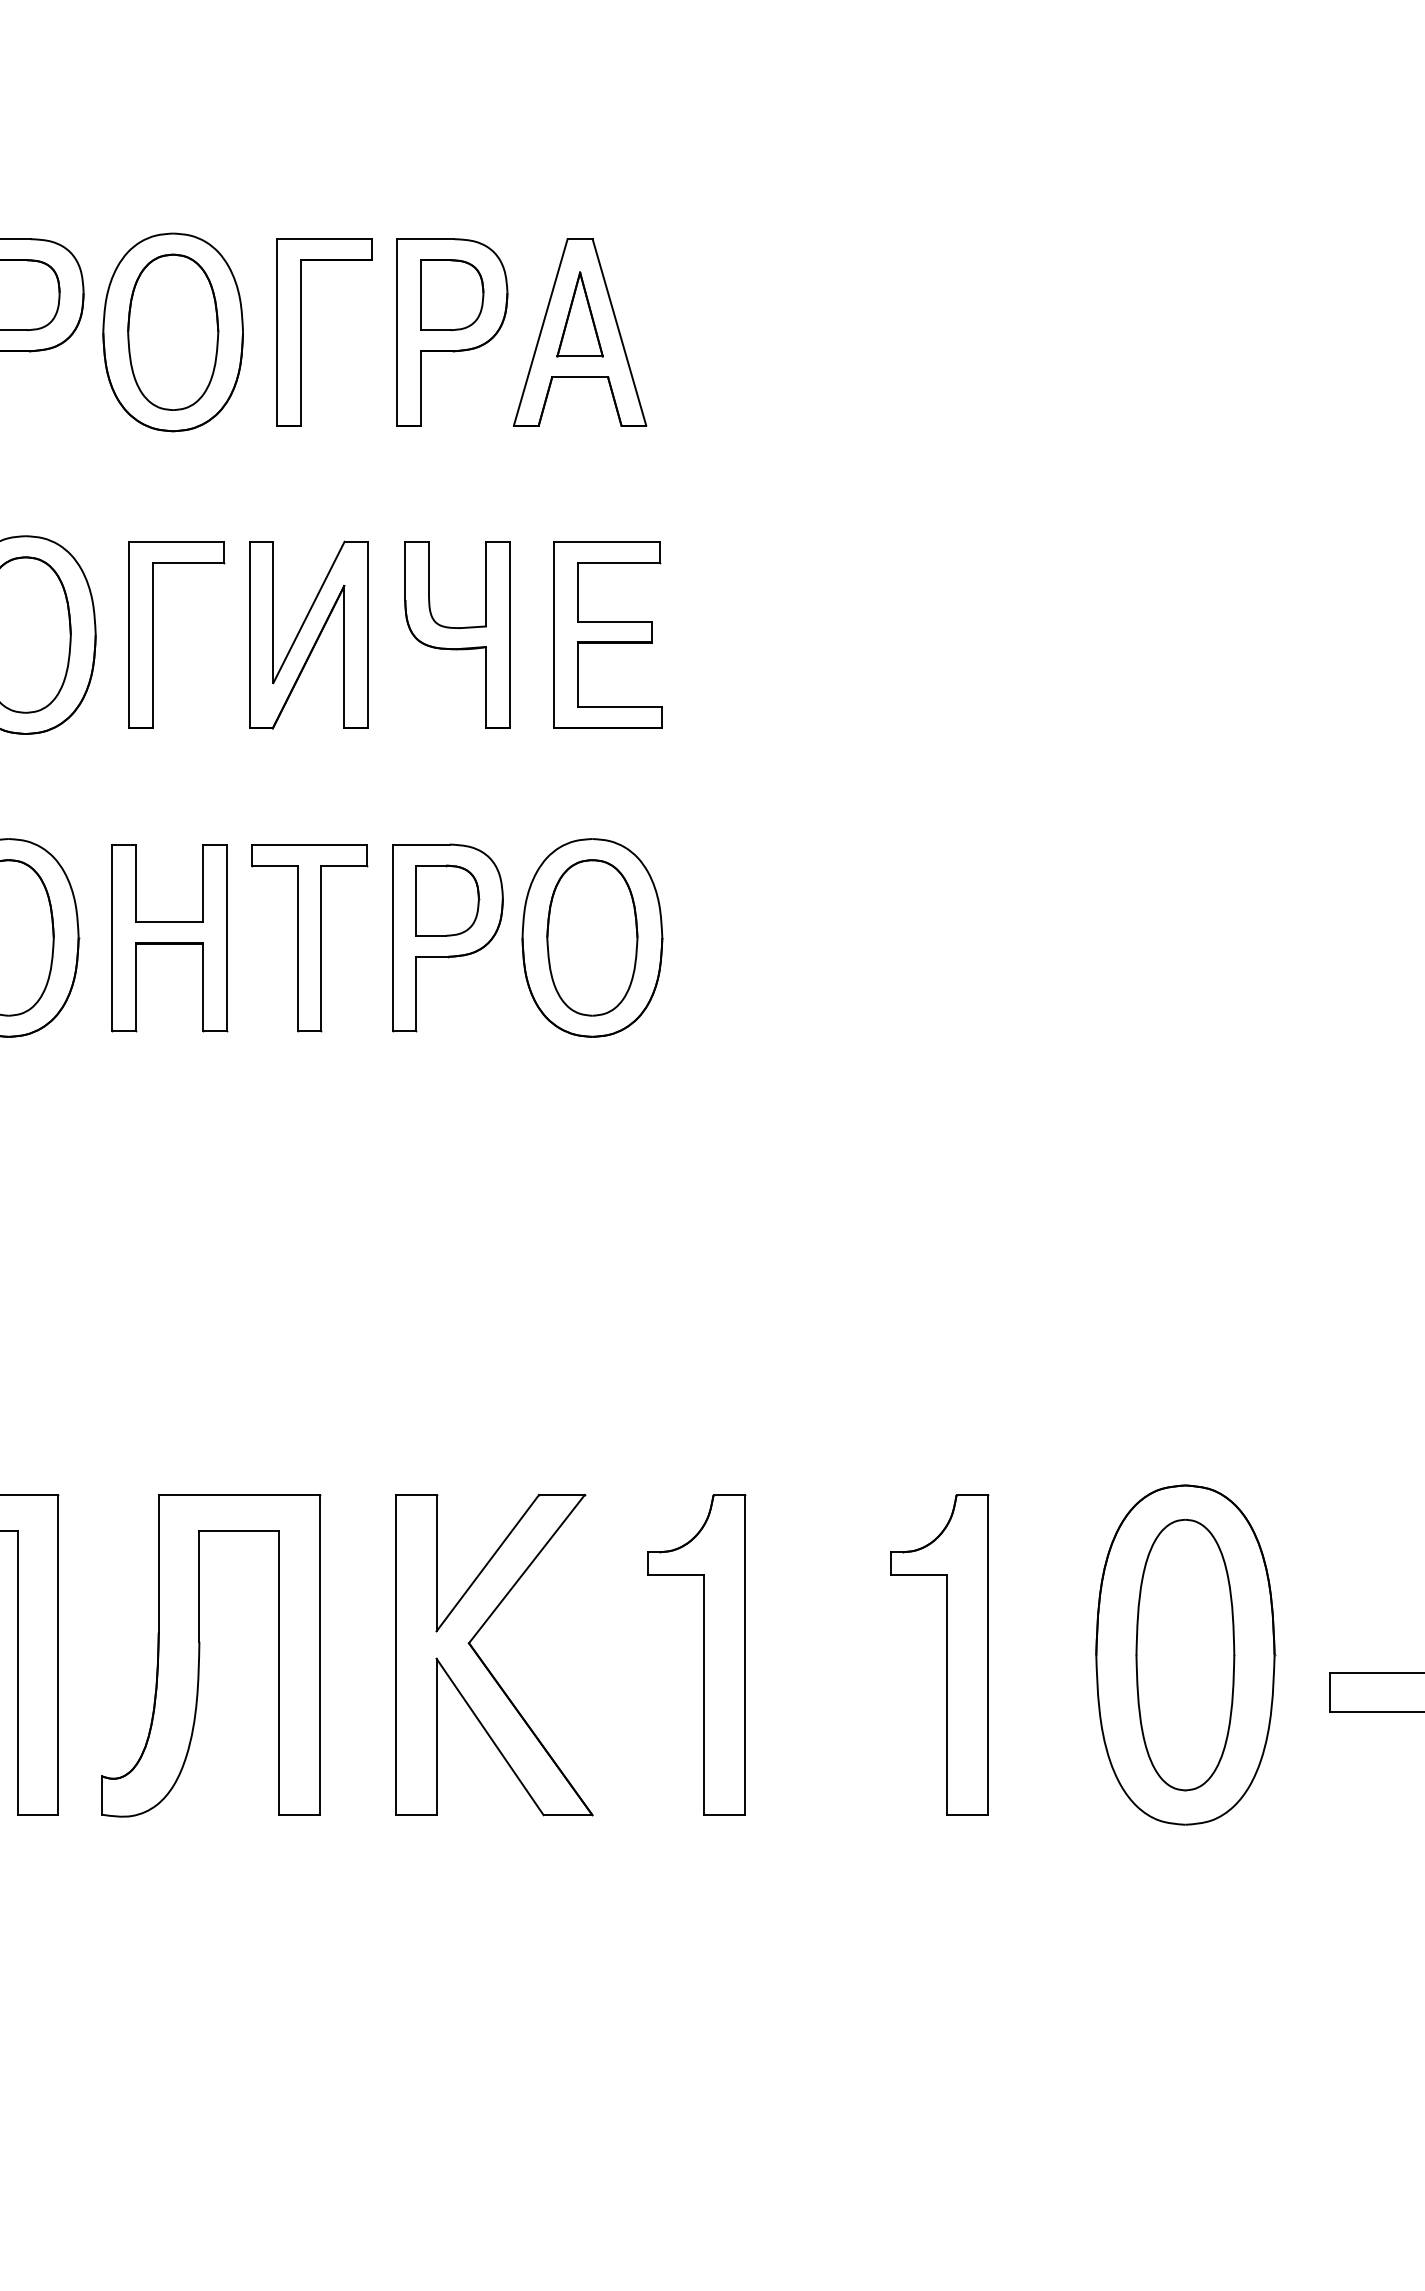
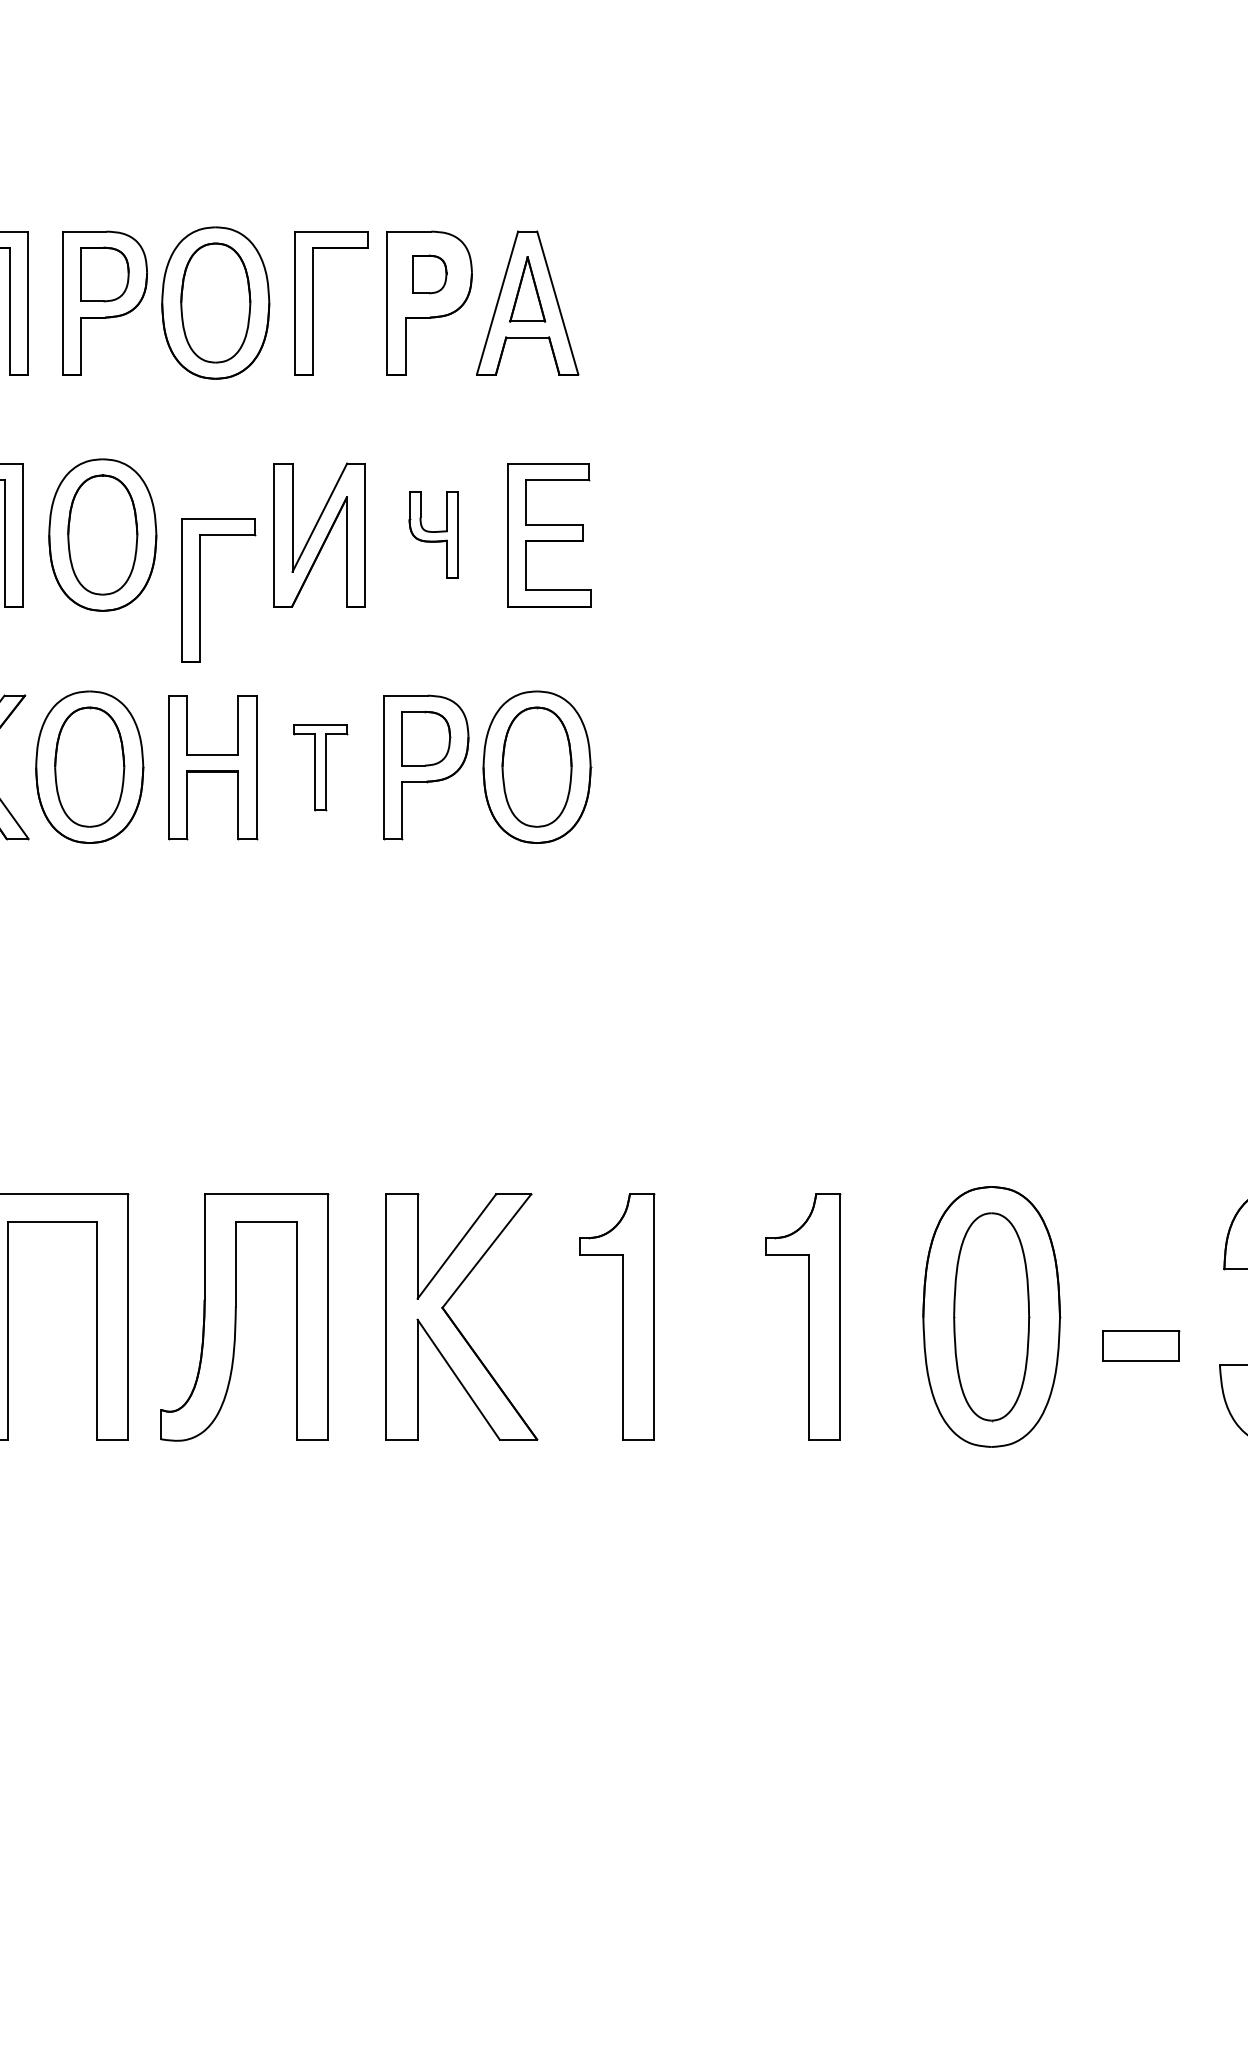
part: (452, 295) -> (429, 274), size x0.7
part: (153, 635) -> (200, 590), moved
part: (457, 635) -> (433, 535), size x0.6
part: (309, 938) -> (320, 767), size x0.6

